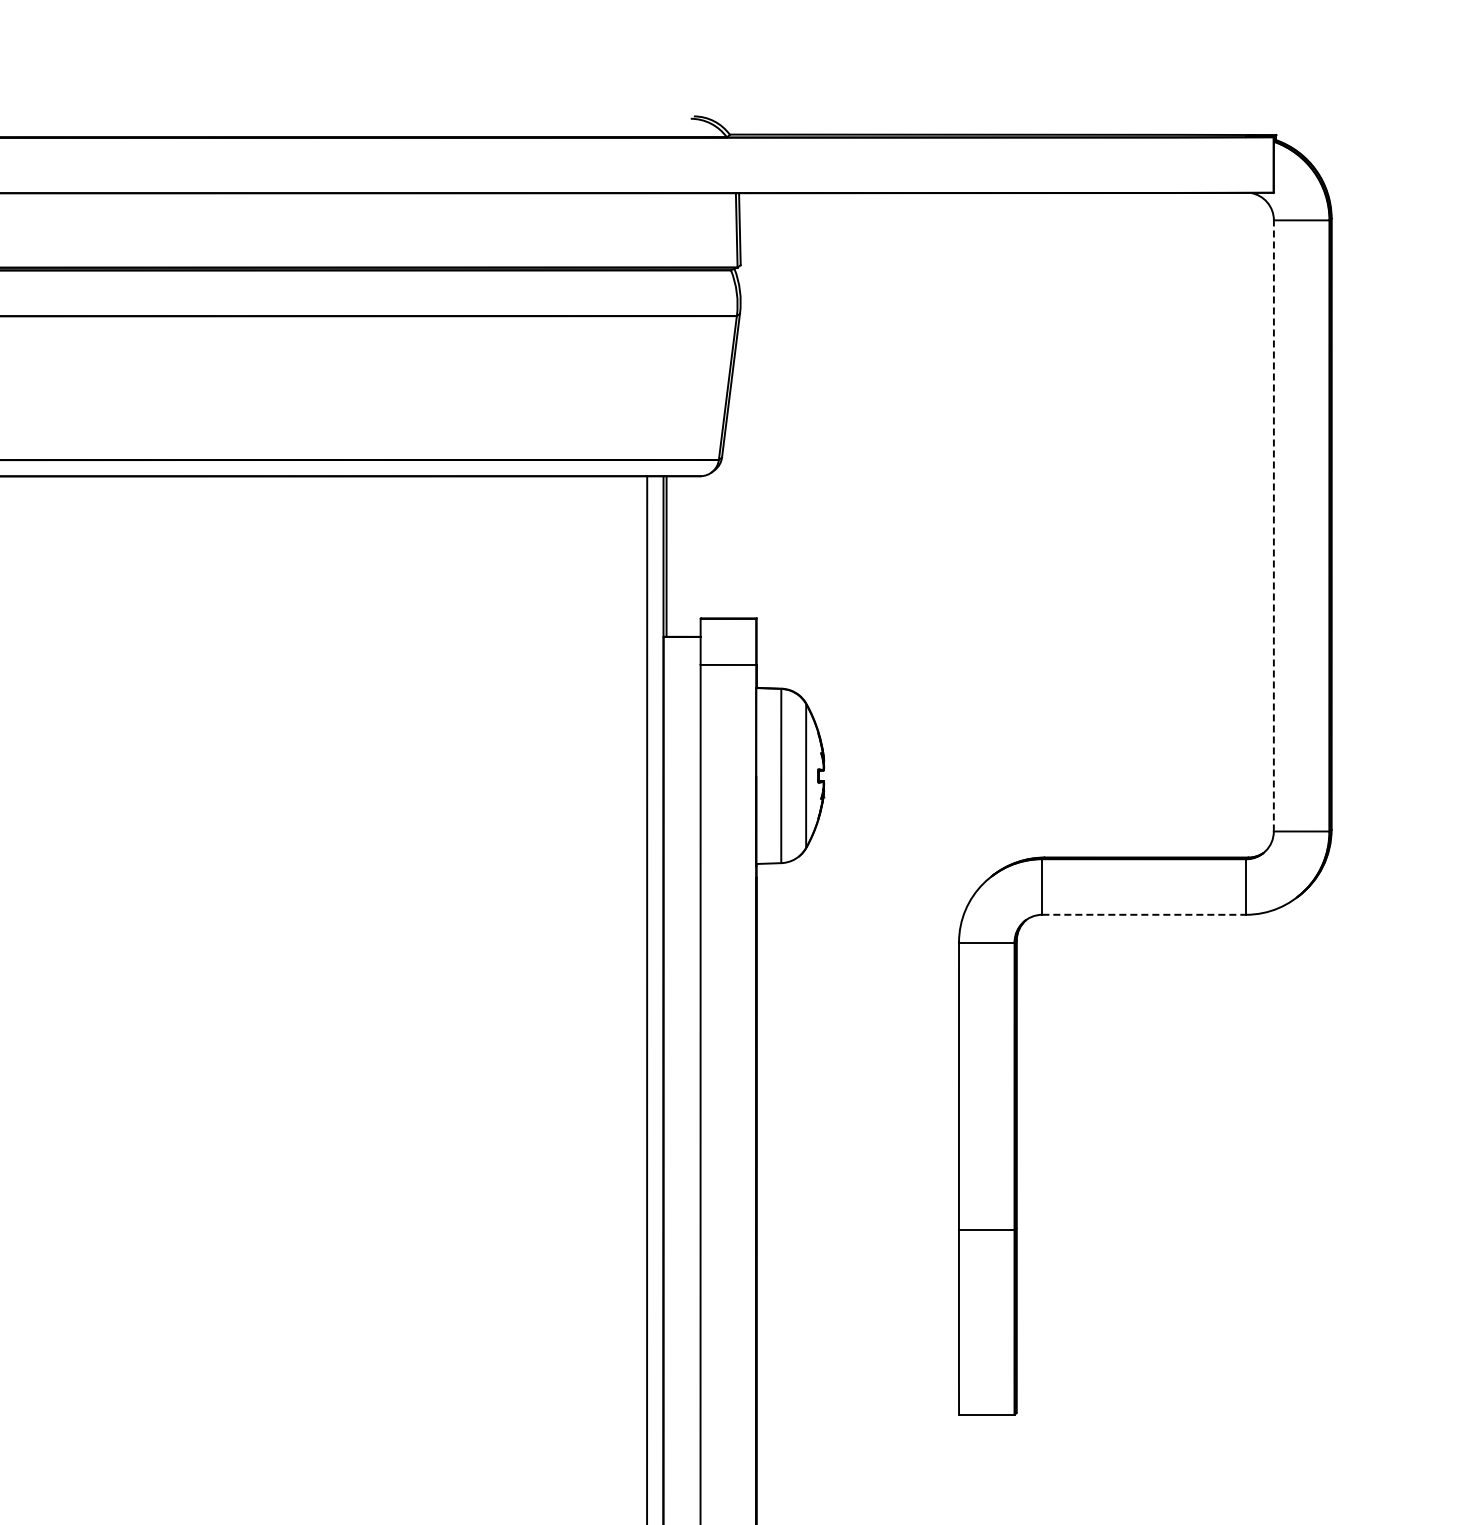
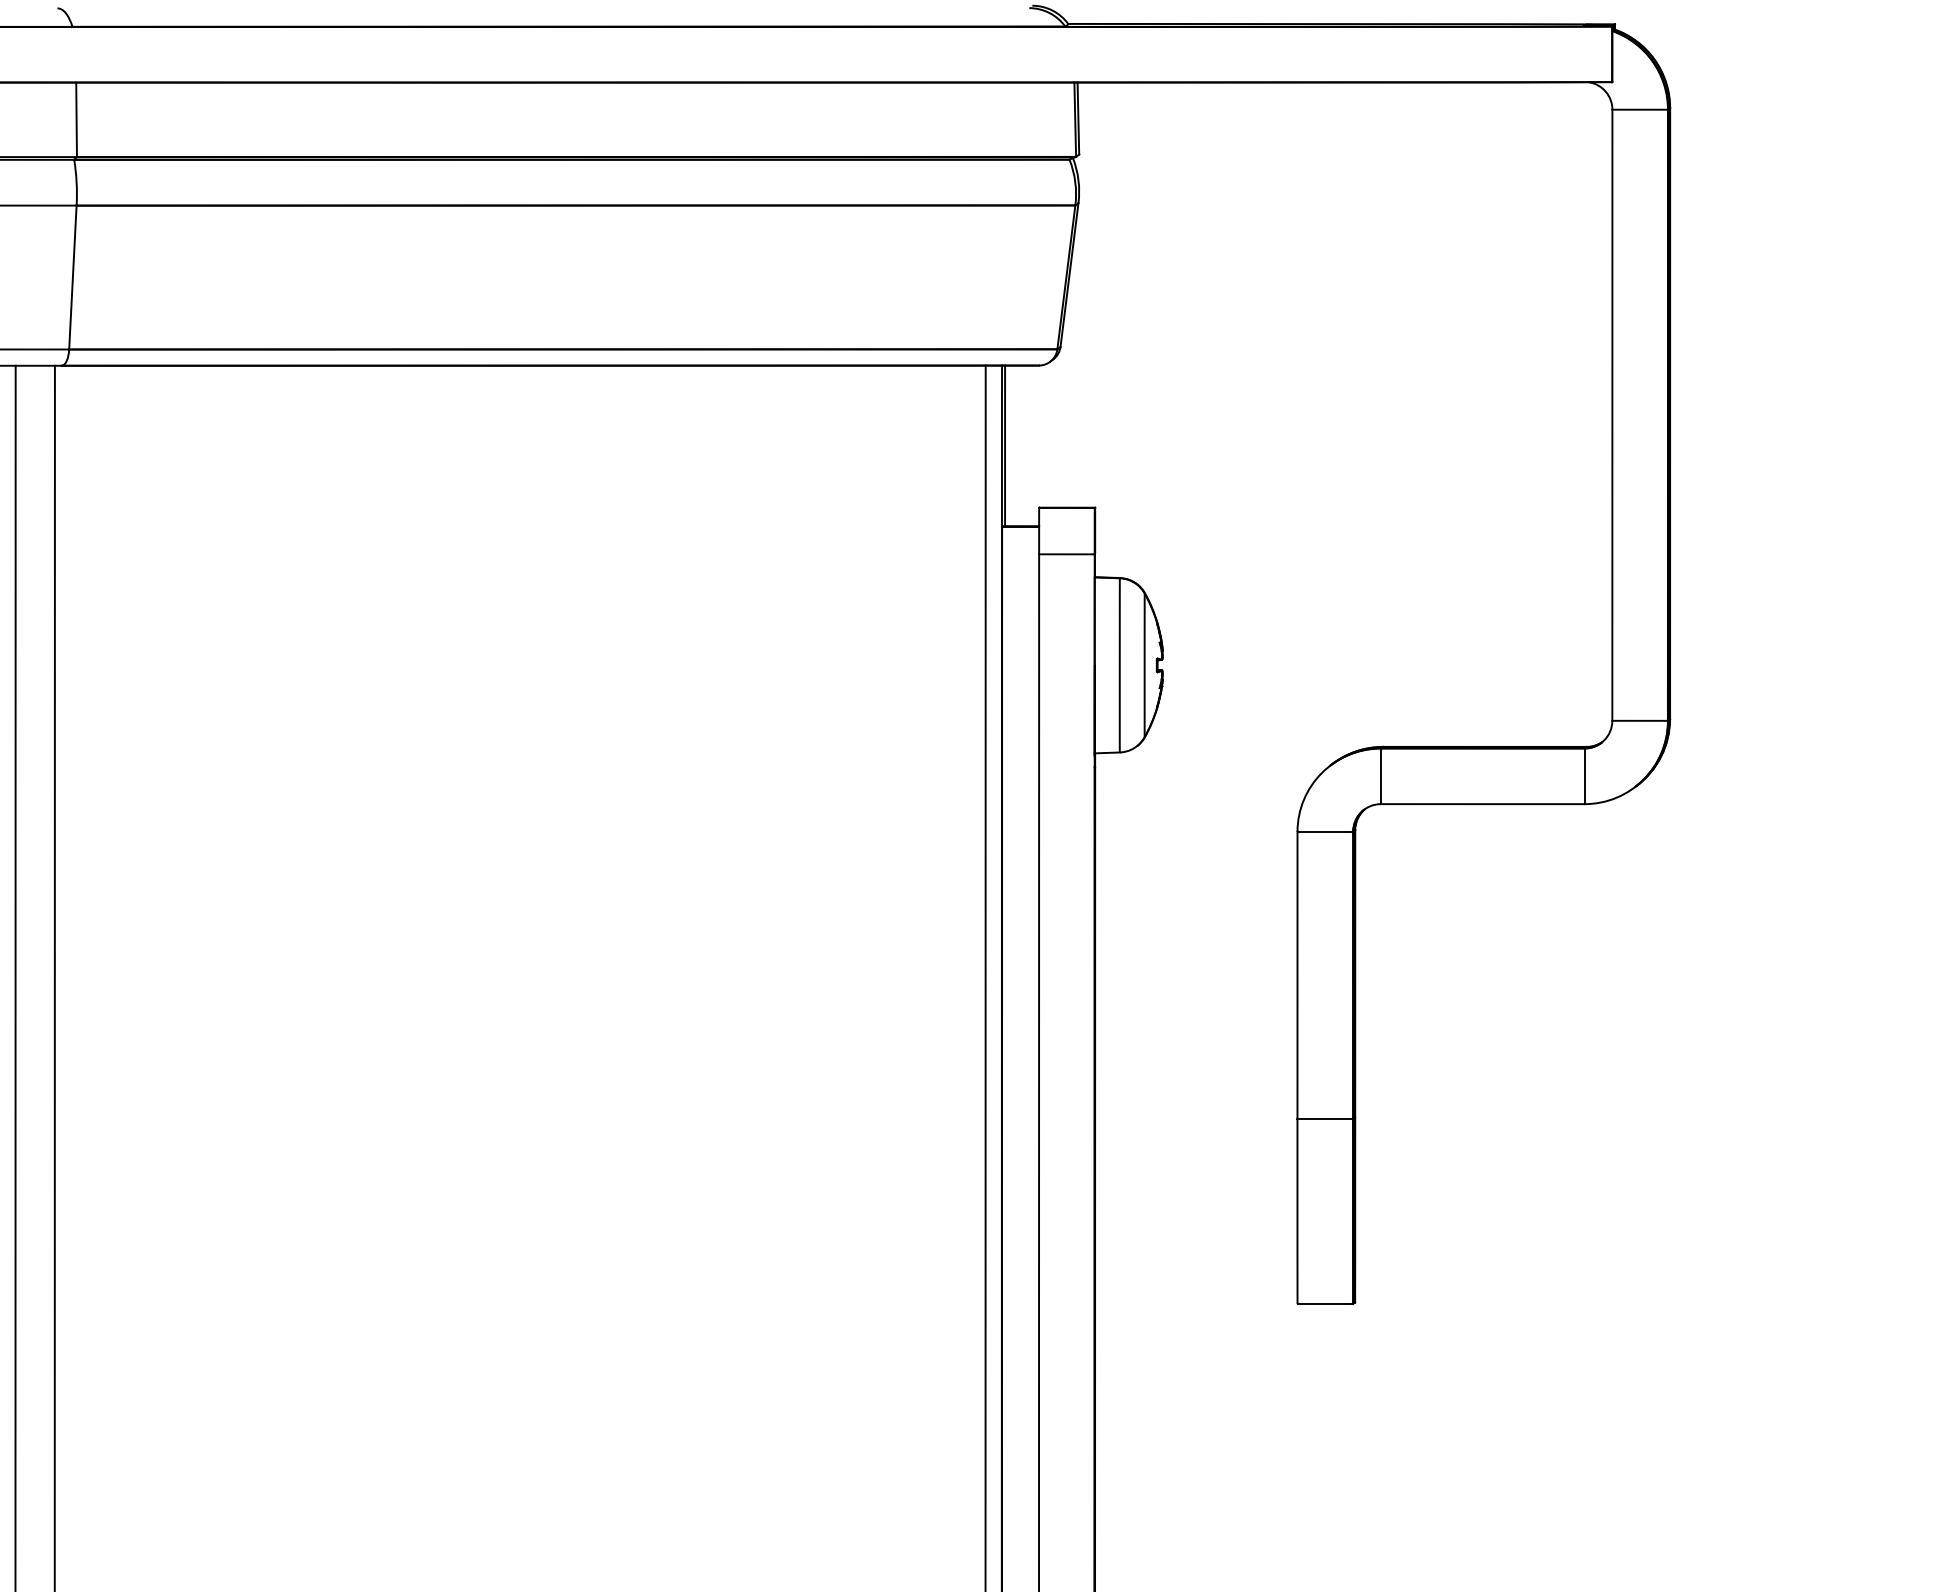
line: (1274, 526) -> (1612, 415), dashed -> solid
line: (1144, 915) -> (1482, 804), dashed -> solid

